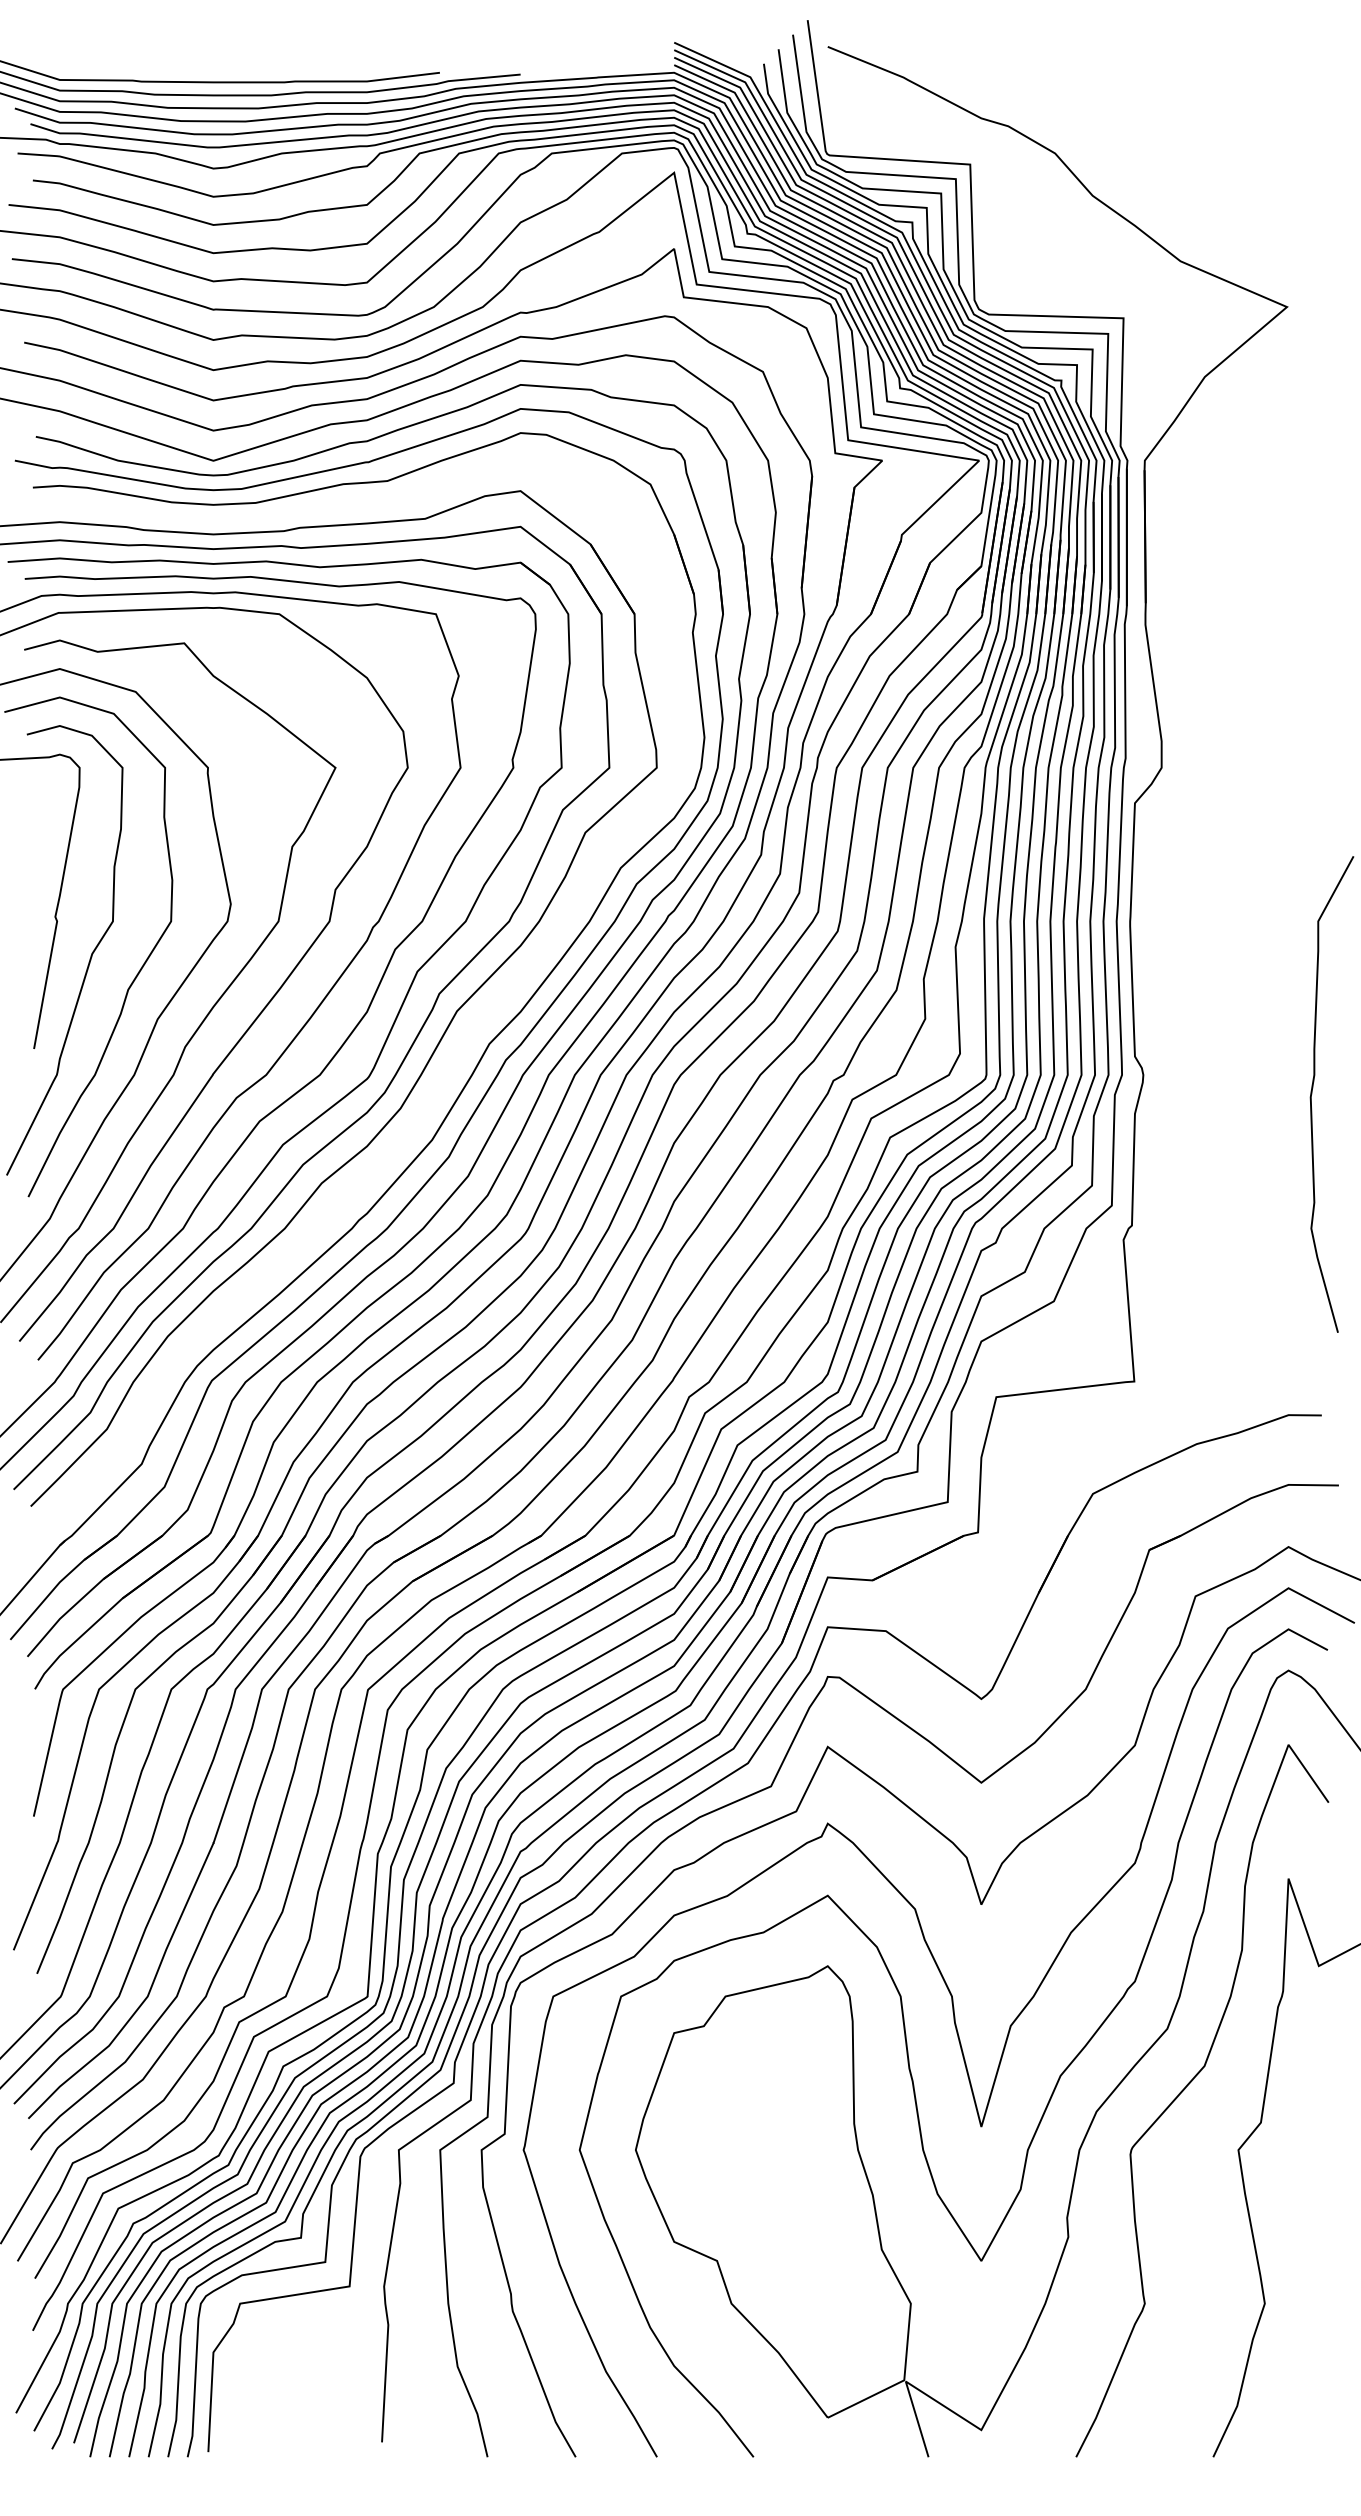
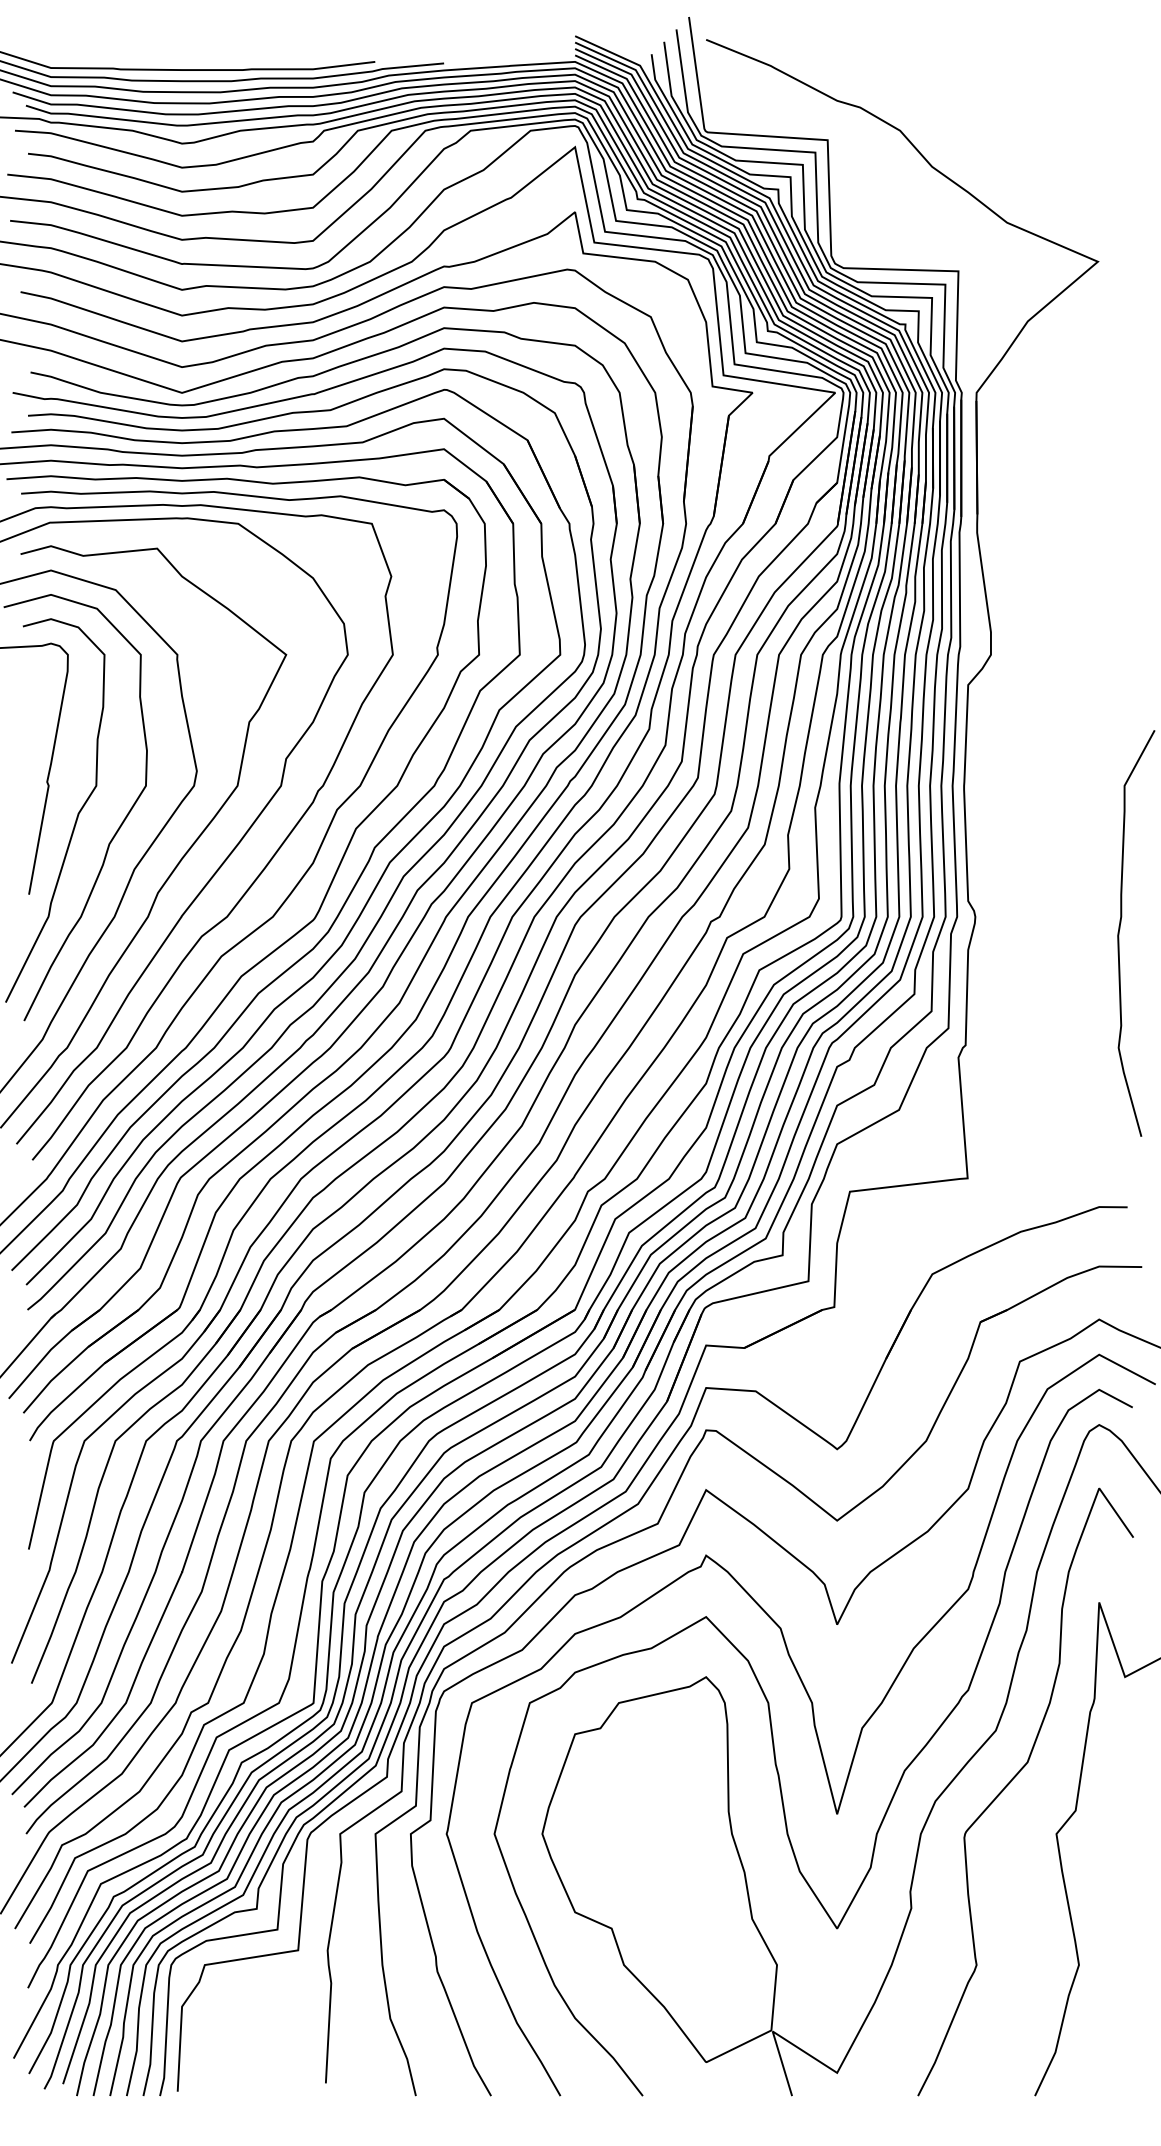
part: (454, 1058) -> (387, 902), added

